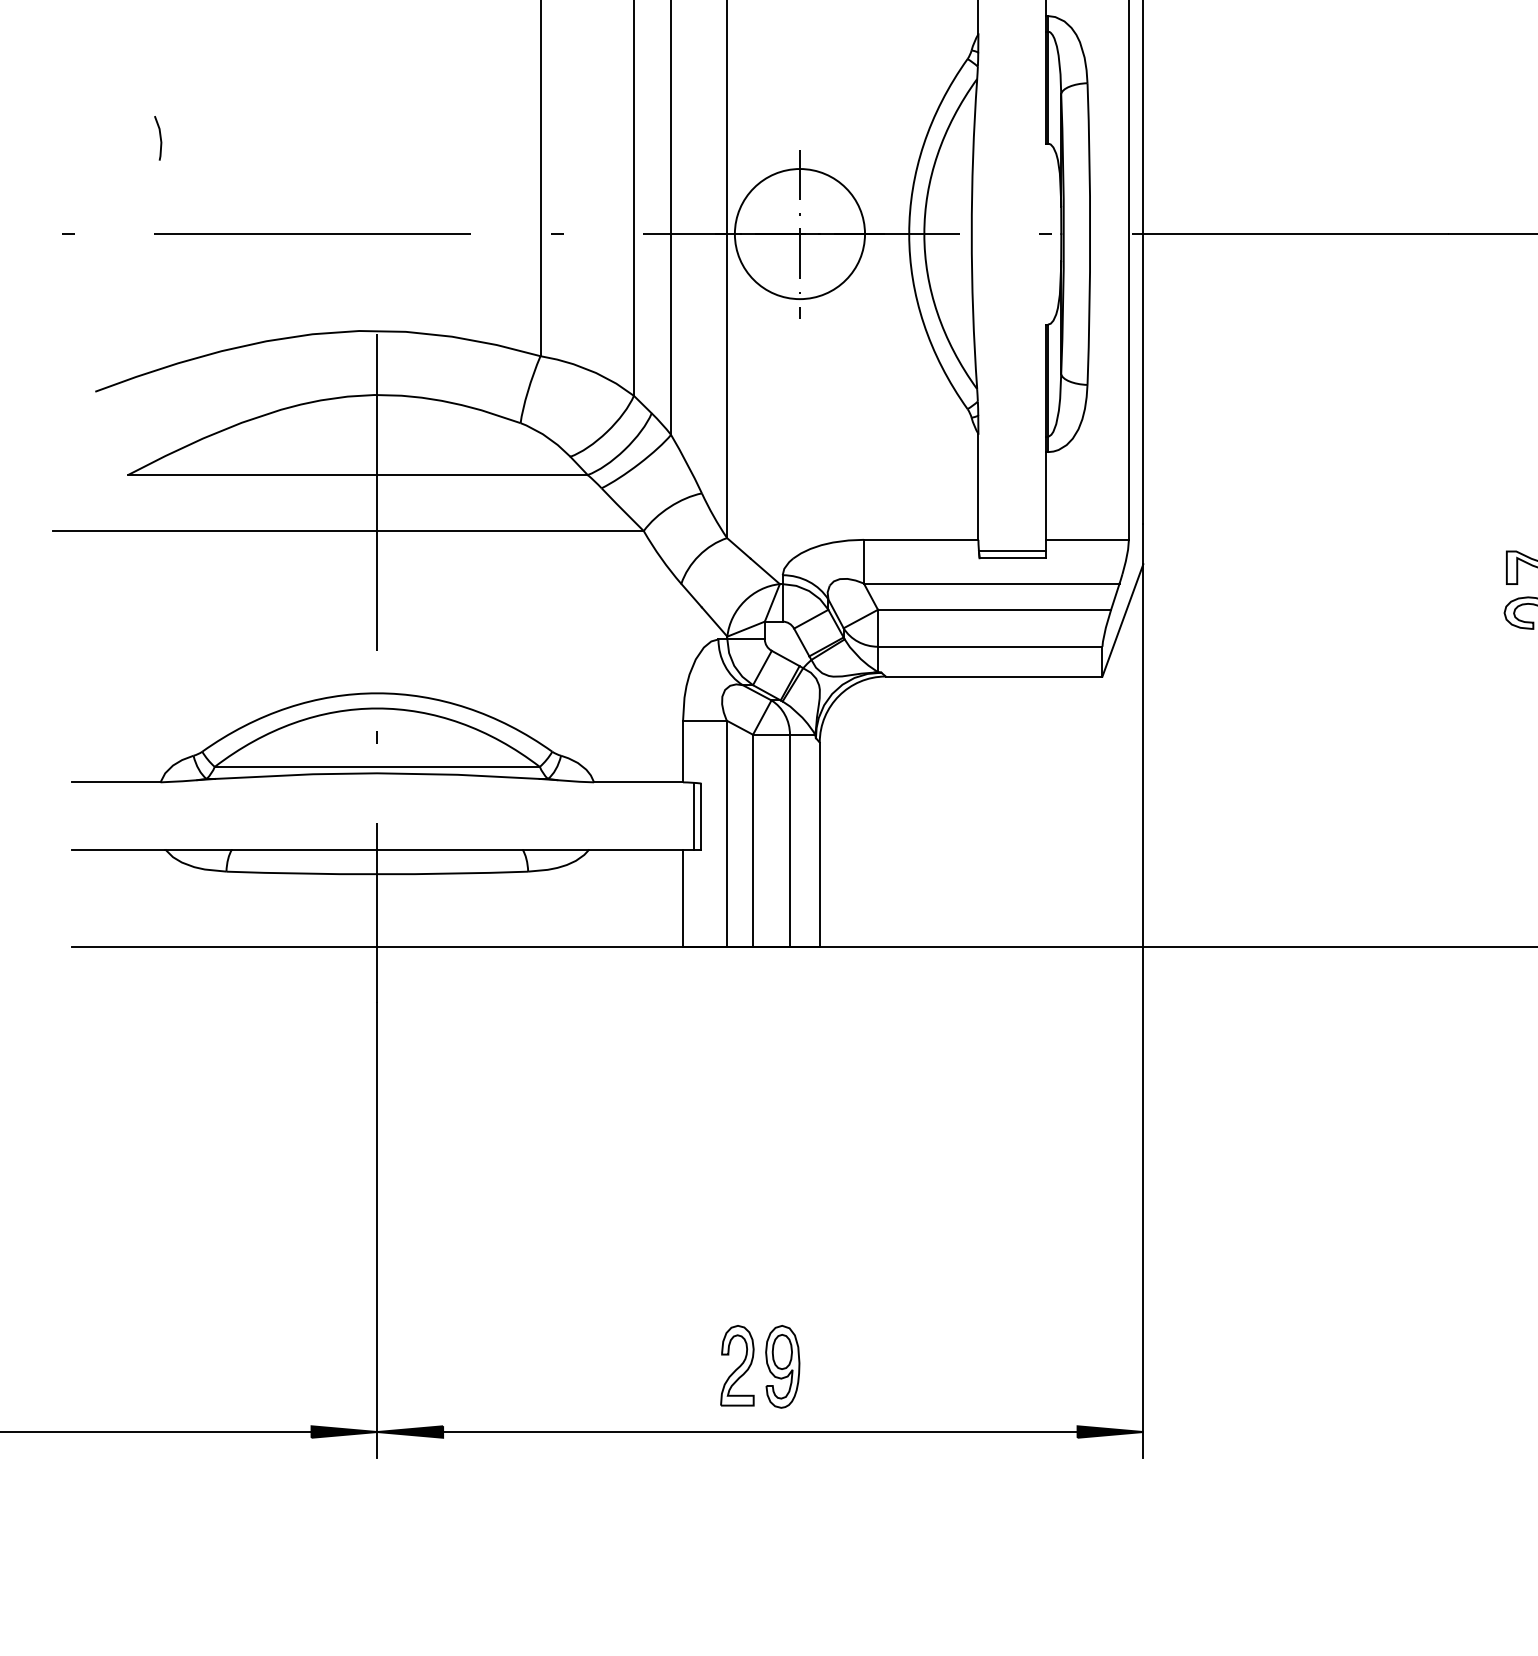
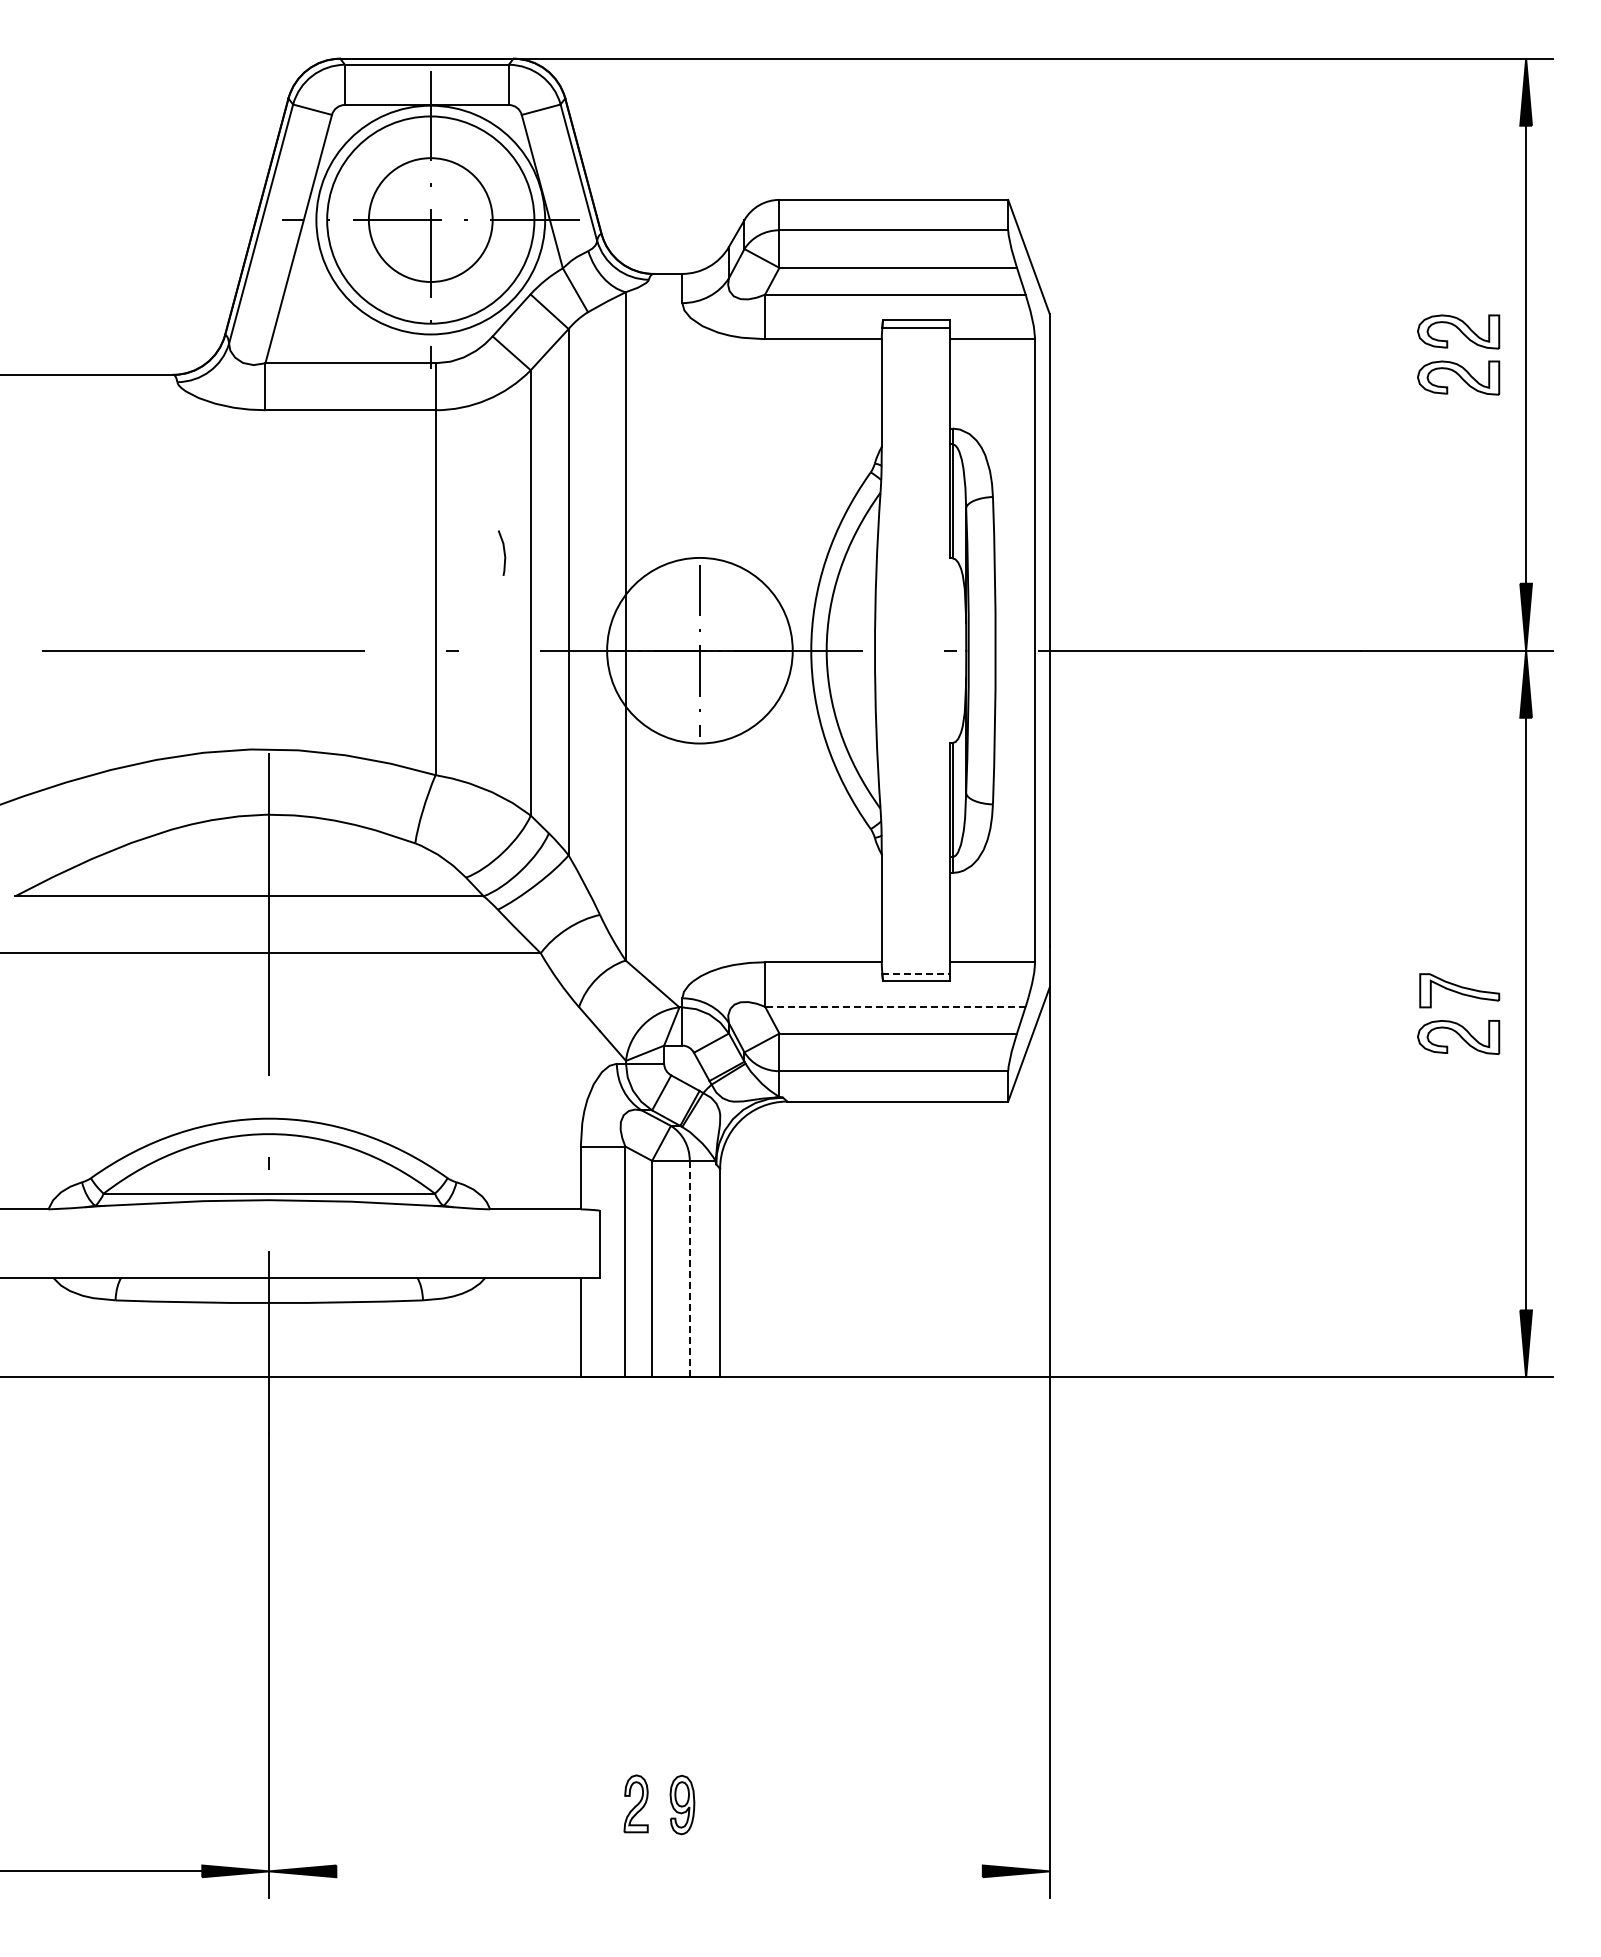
line: (159, 137) -> (503, 552), moved
circle: (799, 233) -> (699, 650), size x1.4
line: (1012, 550) -> (916, 973), solid -> dashed
line: (990, 583) -> (894, 1006), solid -> dashed
line: (694, 815) -> (592, 1243), removed
line: (789, 841) -> (689, 1269), solid -> dashed
part: (736, 1365) -> (635, 1803), size x0.7
part: (782, 1366) -> (682, 1804), size x0.7
line: (760, 1432) -> (659, 1871), removed

